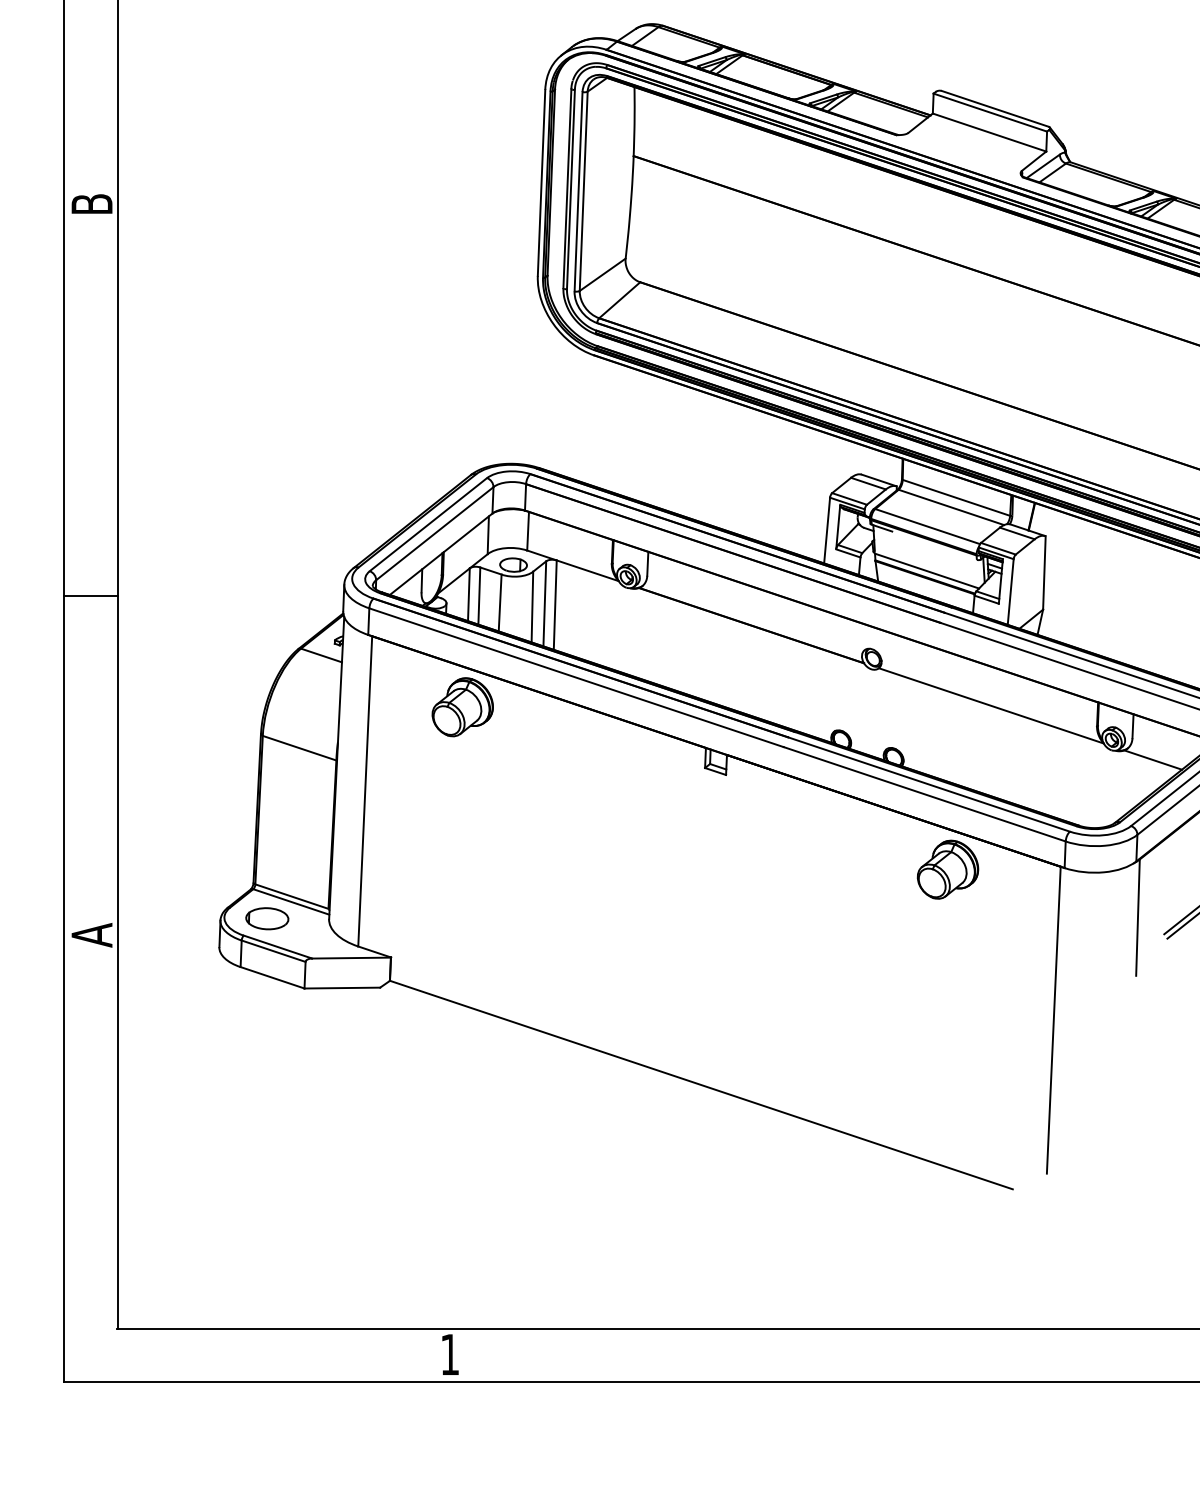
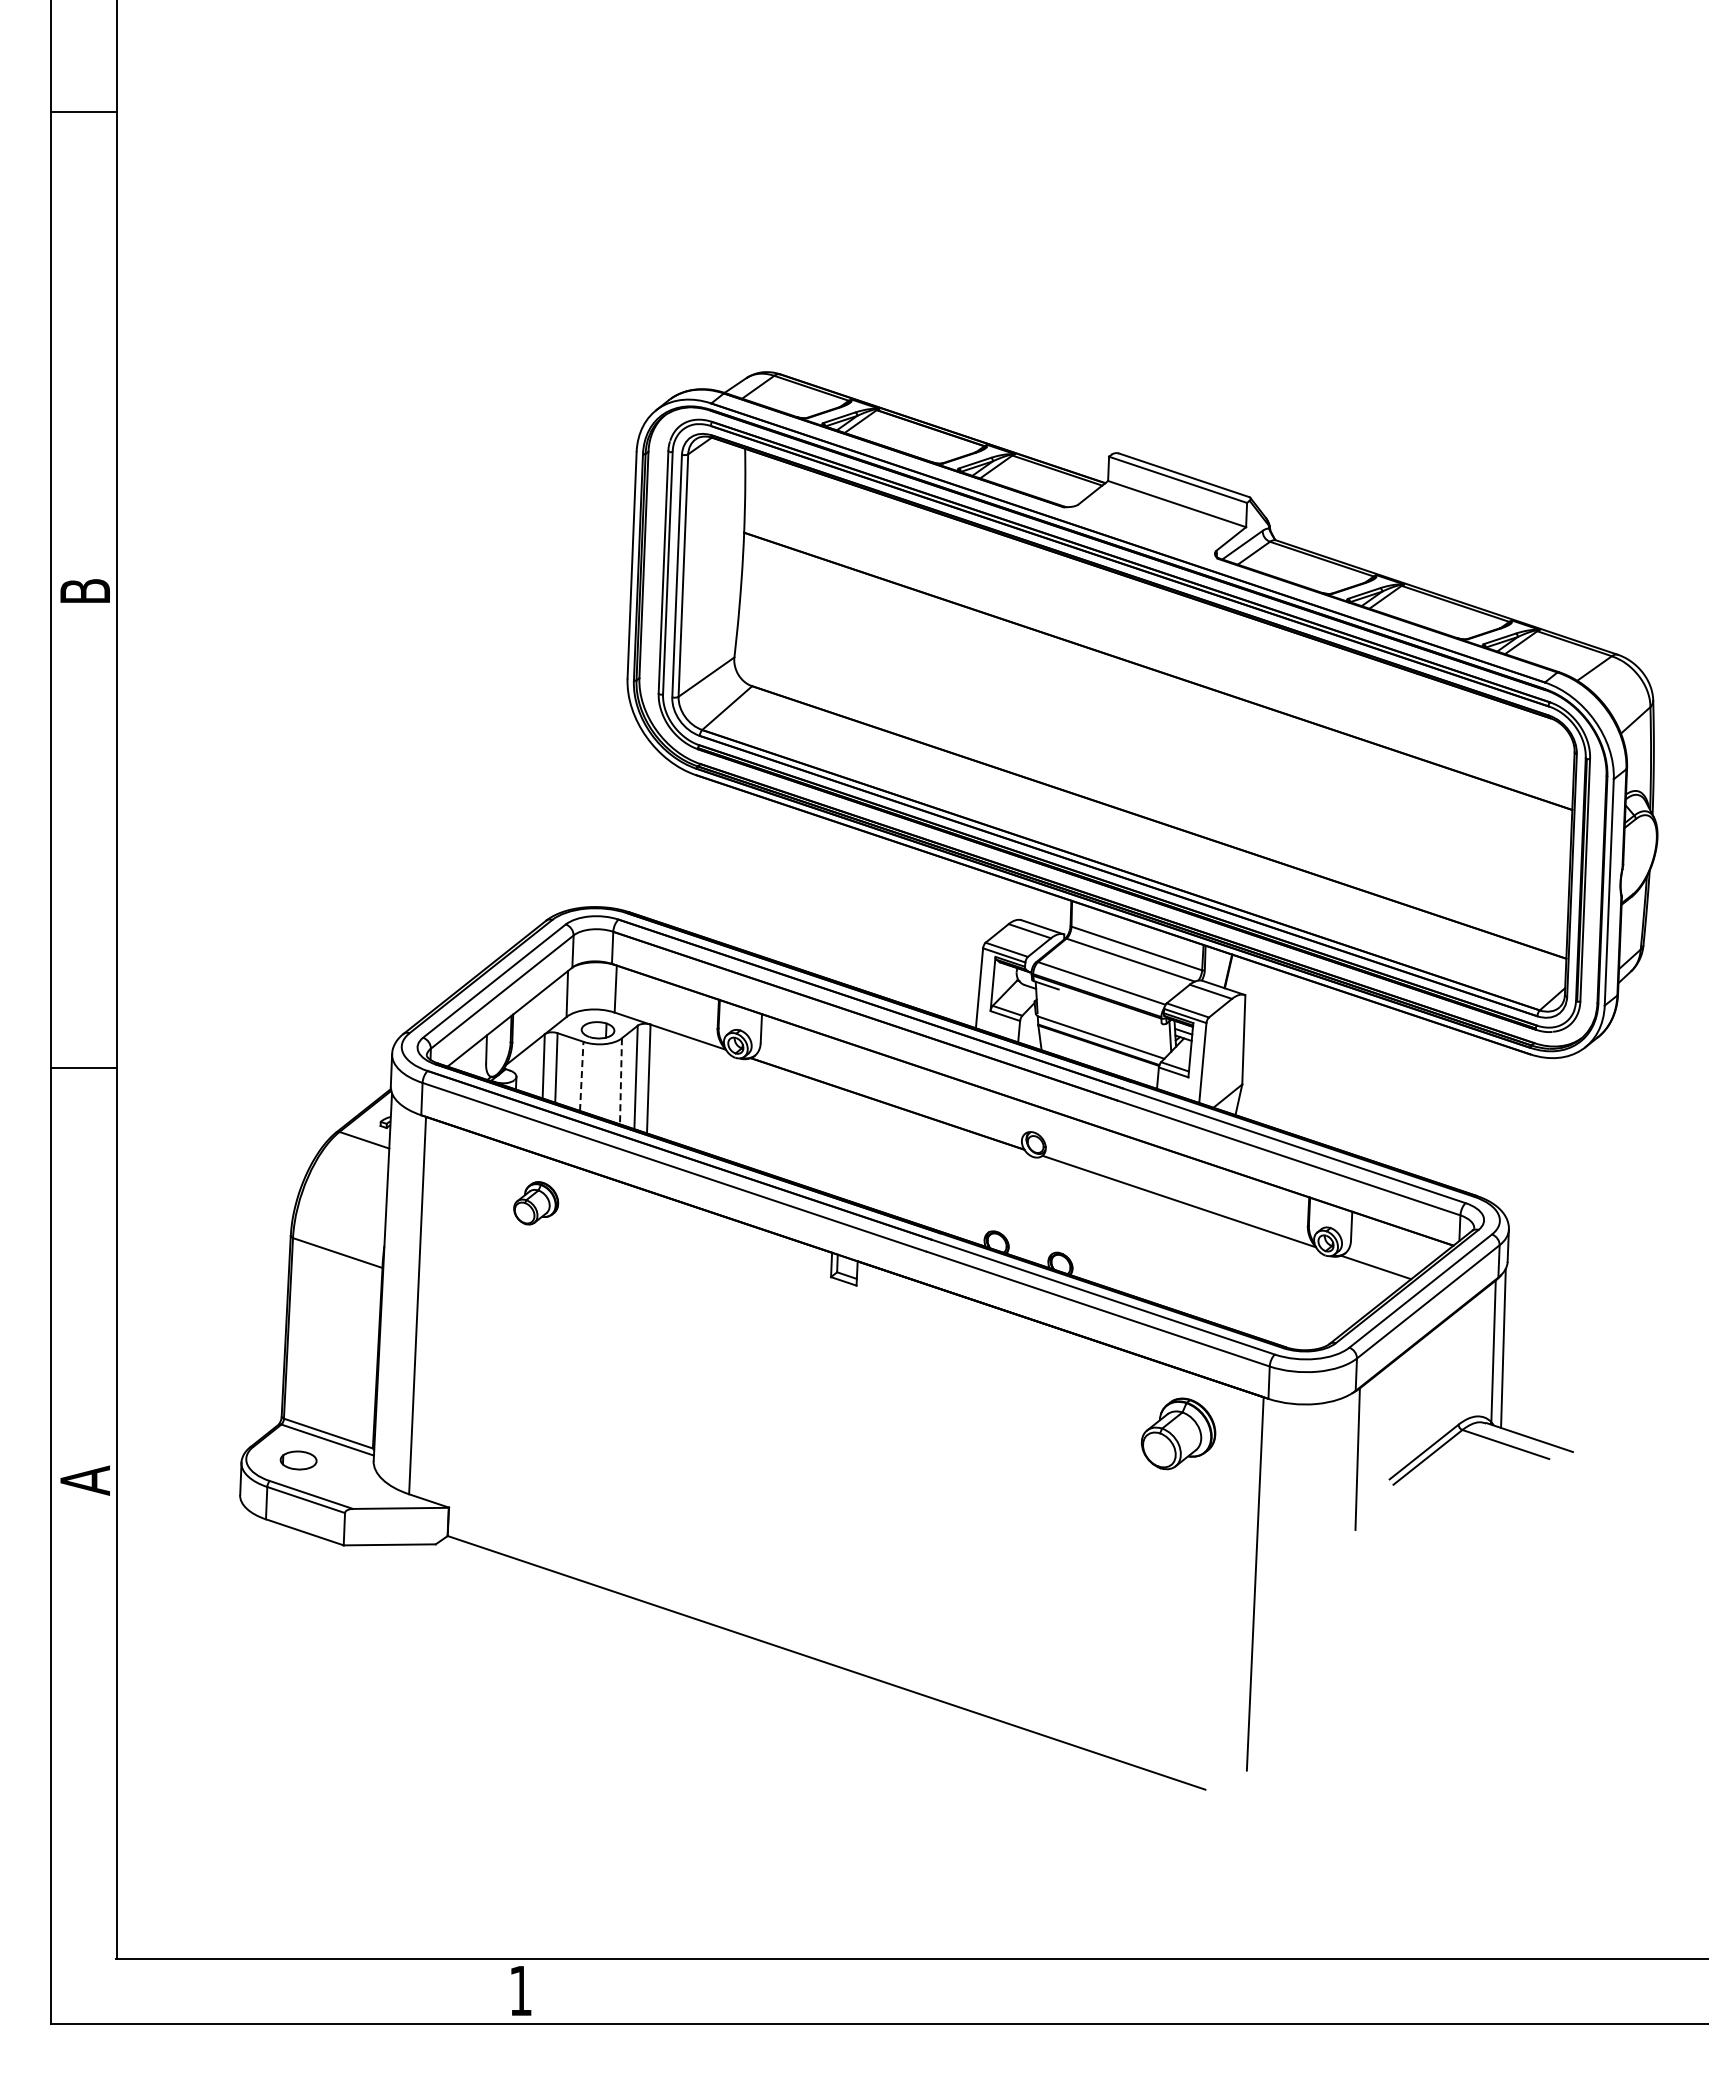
line: (499, 603) -> (581, 1076), solid -> dashed
line: (532, 607) -> (620, 1081), solid -> dashed
part: (462, 707) -> (535, 1203), size x0.6
part: (947, 869) -> (1178, 1433), moved
part: (267, 918) -> (298, 1460), size x0.7

